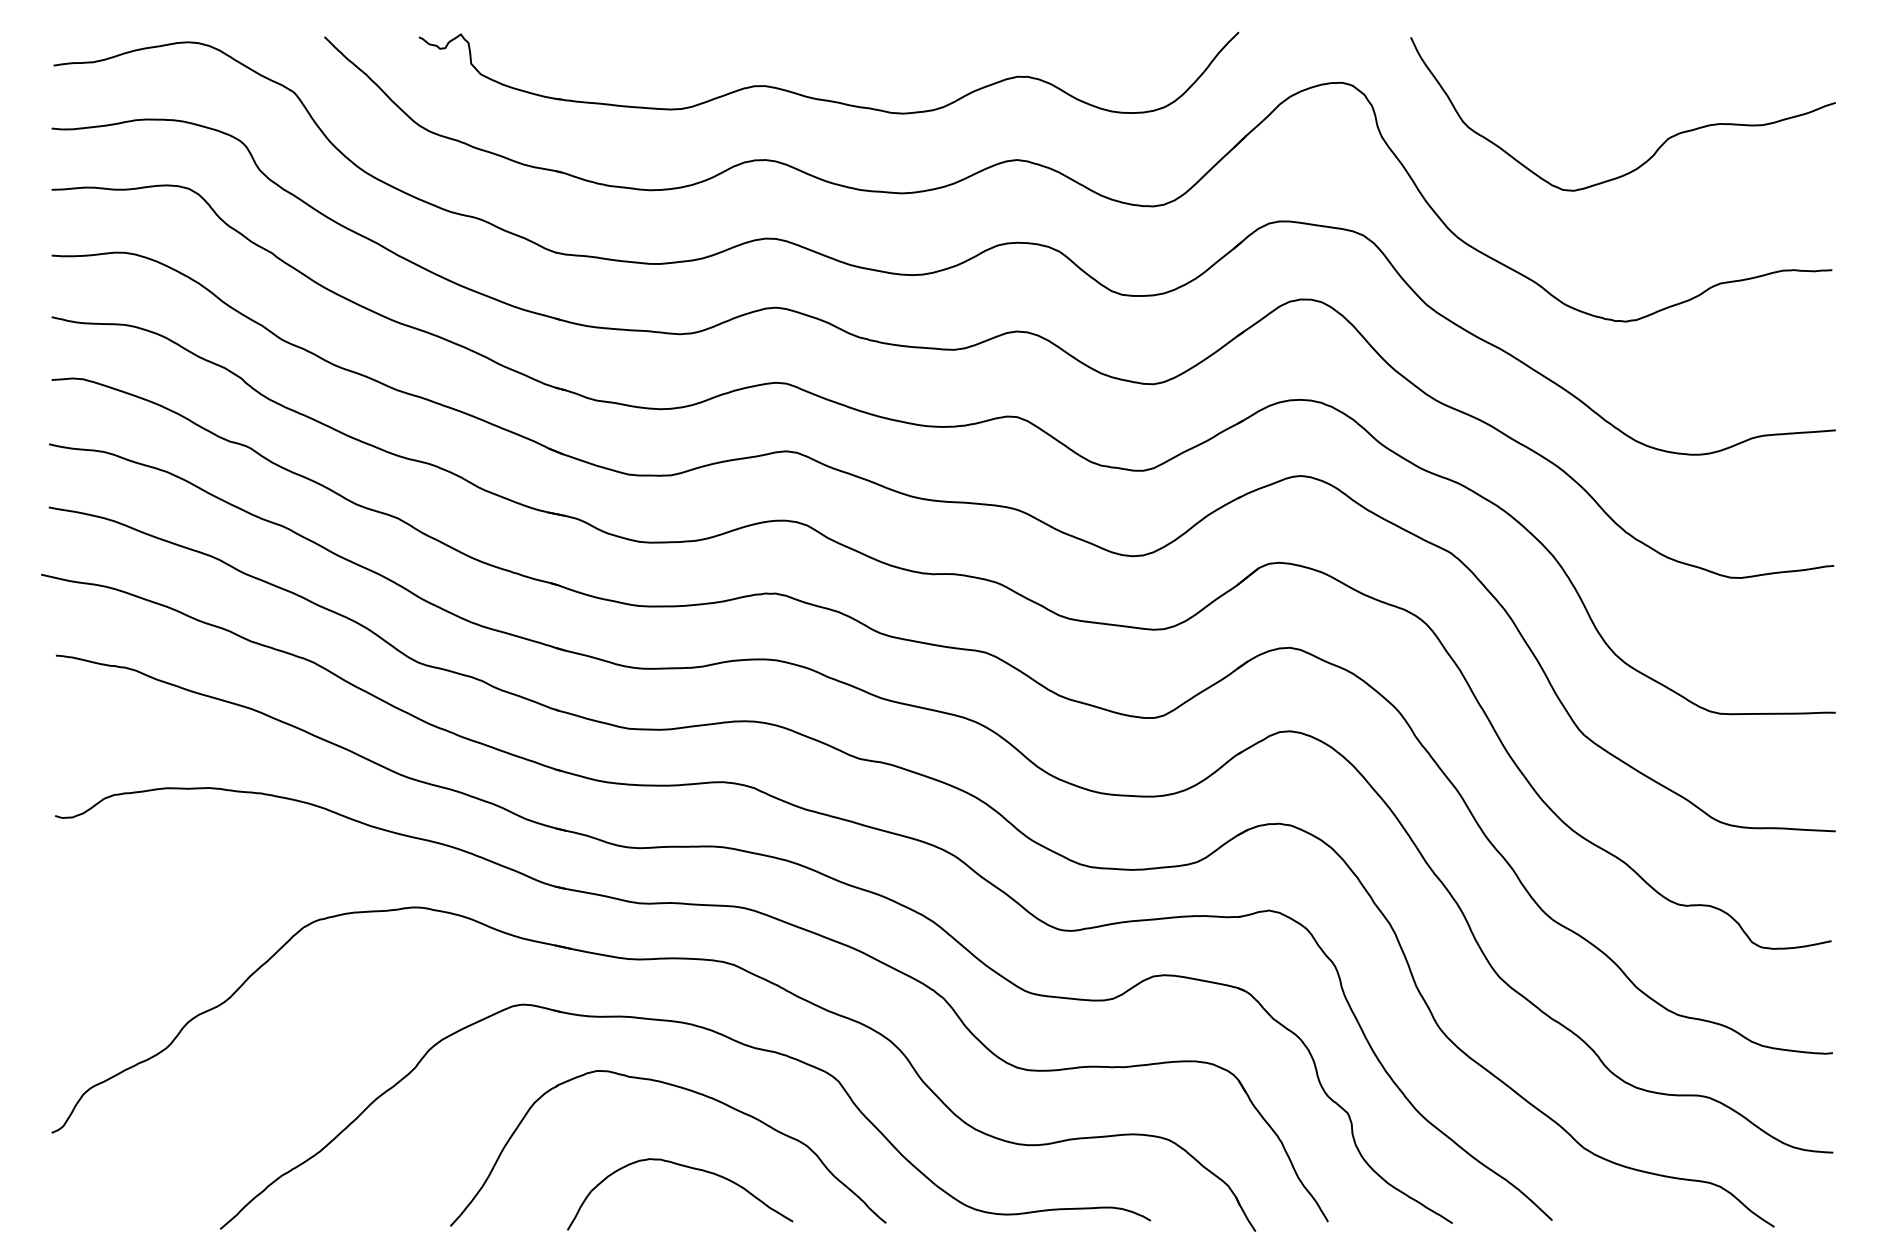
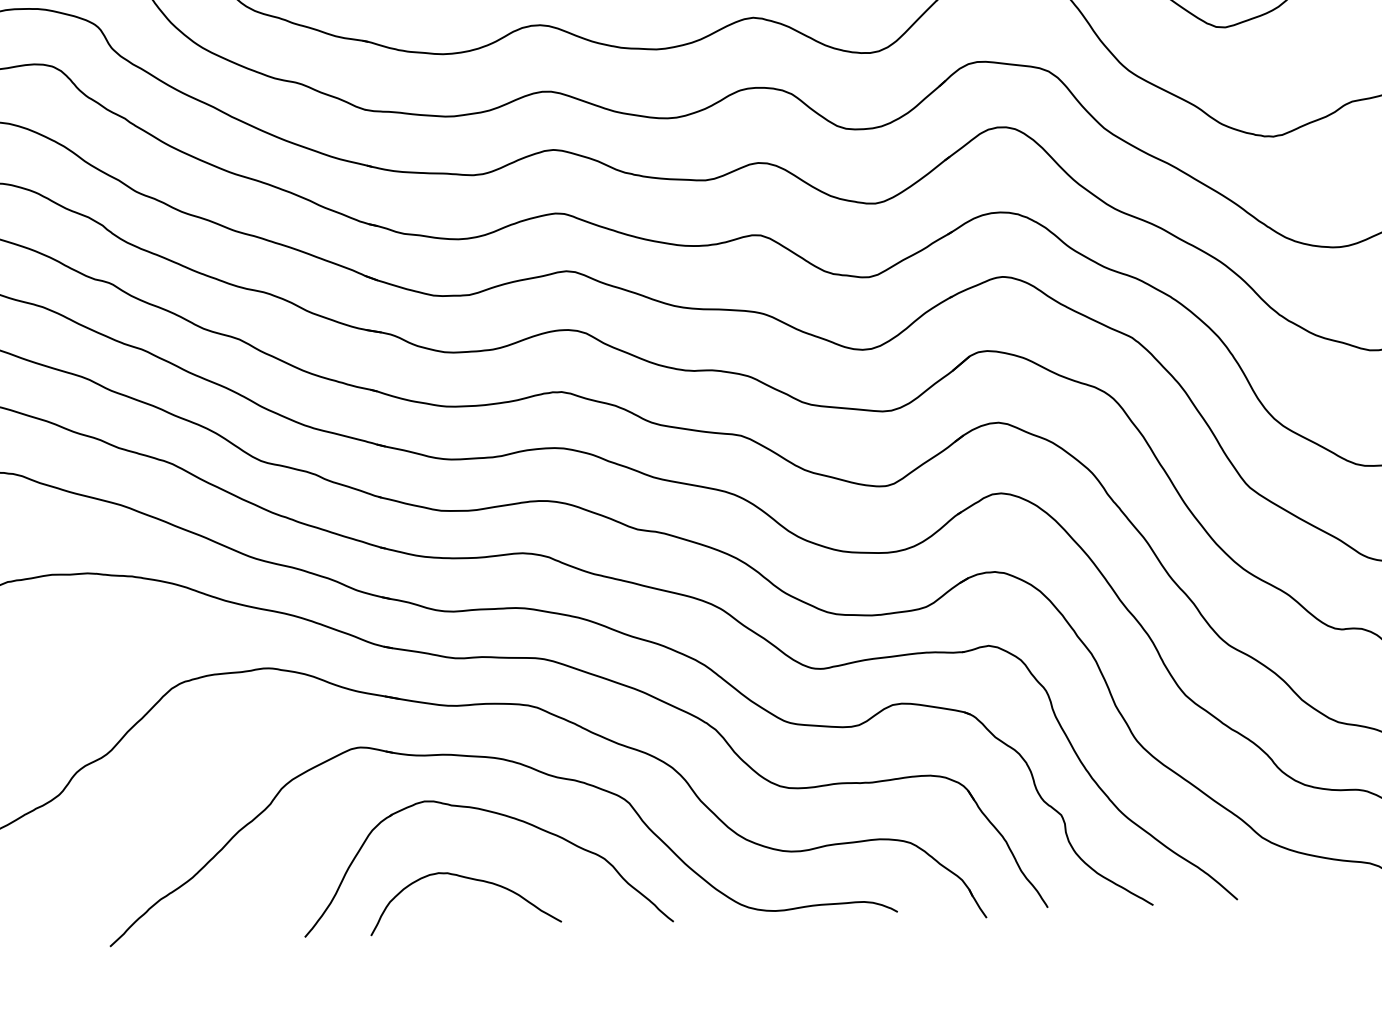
curve: (685, 1167) -> (469, 879), moved

